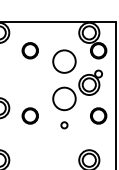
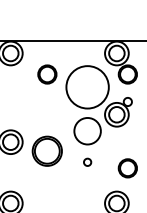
circle: (64, 61) -> (87, 87), size x1.6
circle: (30, 116) -> (47, 151), size x1.6
part: (98, 116) -> (127, 168), moved

